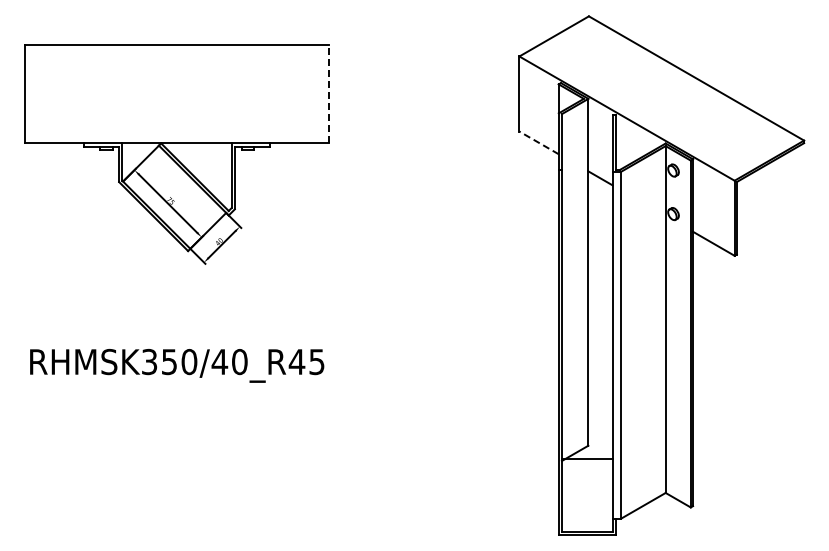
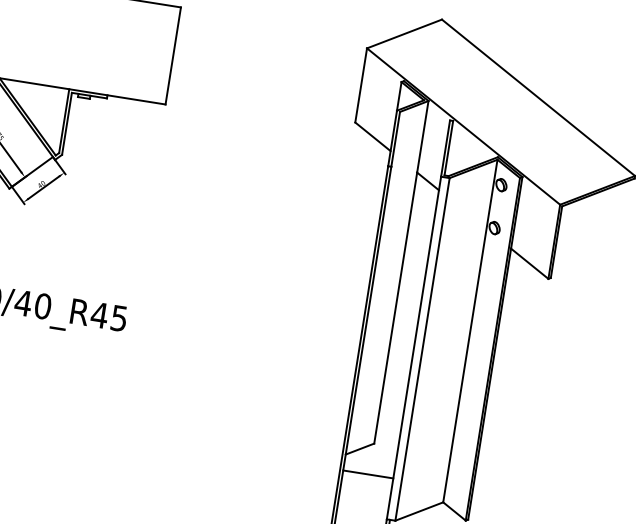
line: (329, 93) -> (173, 55), dashed -> solid
line: (539, 142) -> (373, 136), dashed -> solid
line: (586, 459) -> (367, 474), moved

